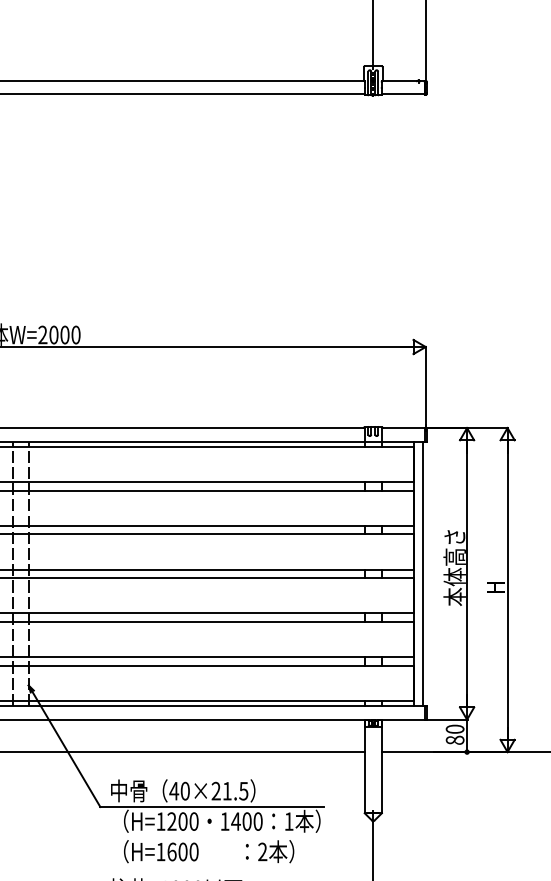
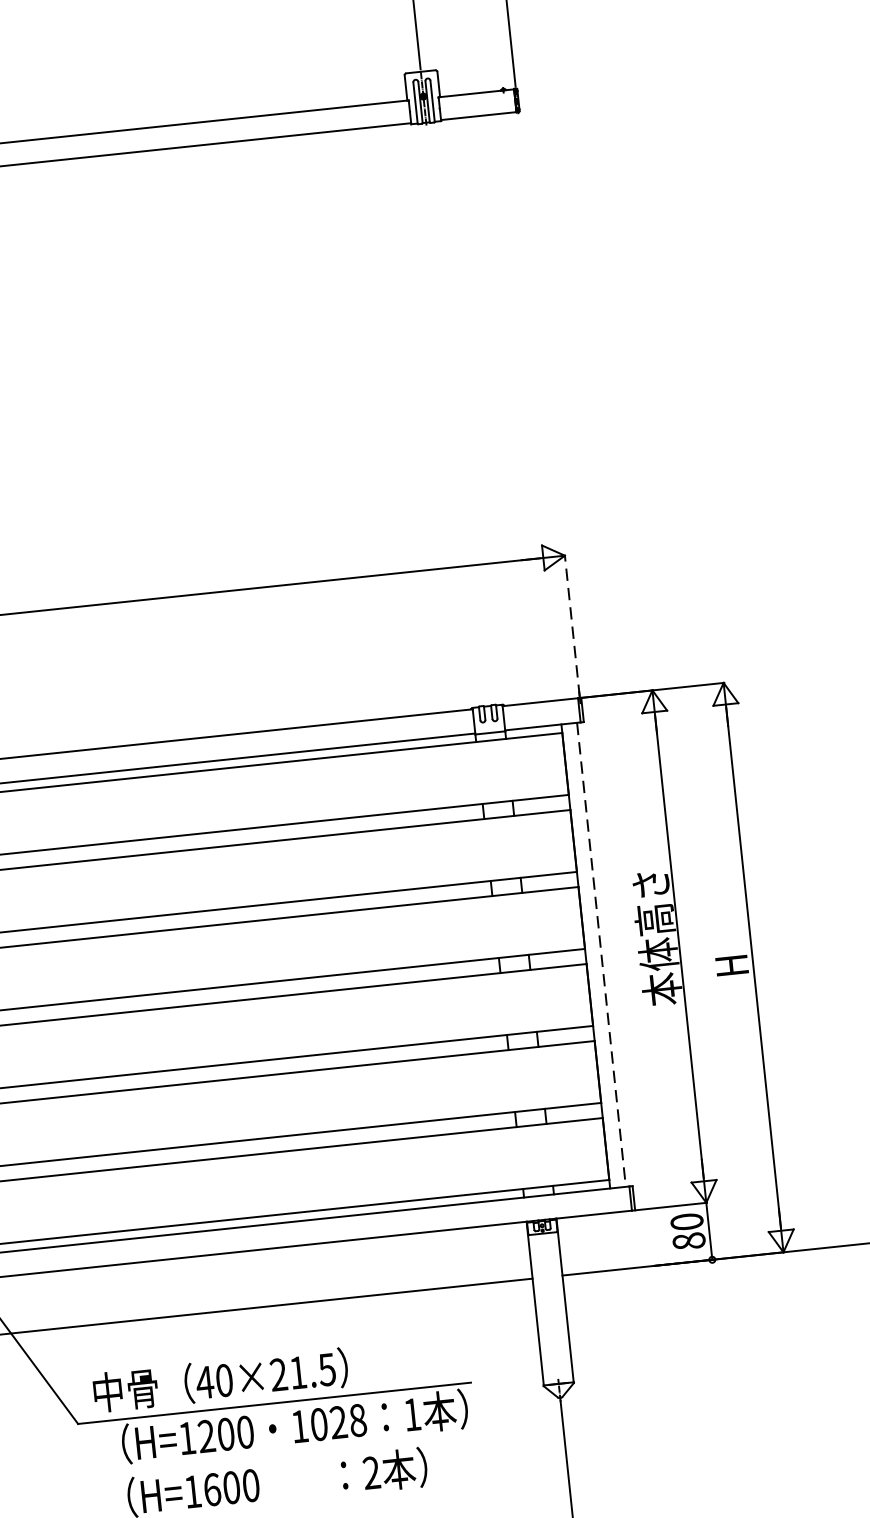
line: (425, 386) -> (571, 625), solid -> dashed
line: (422, 574) -> (601, 955), solid -> dashed
text: (246, 821) -> (337, 1422), 1400 -> 1028

